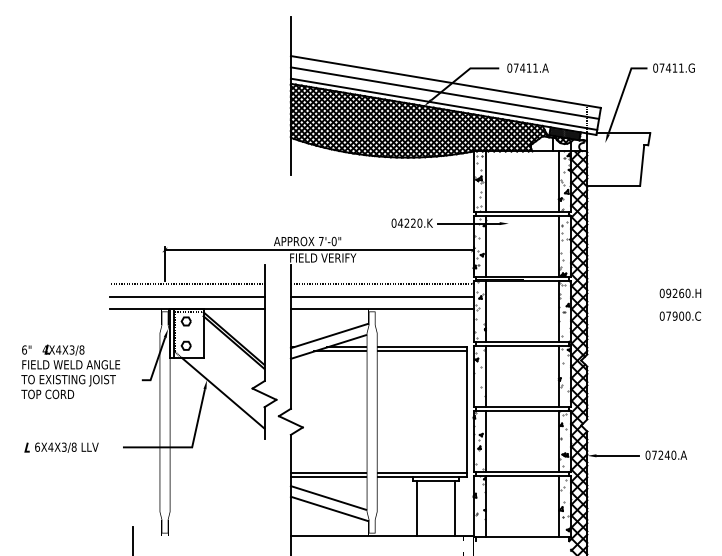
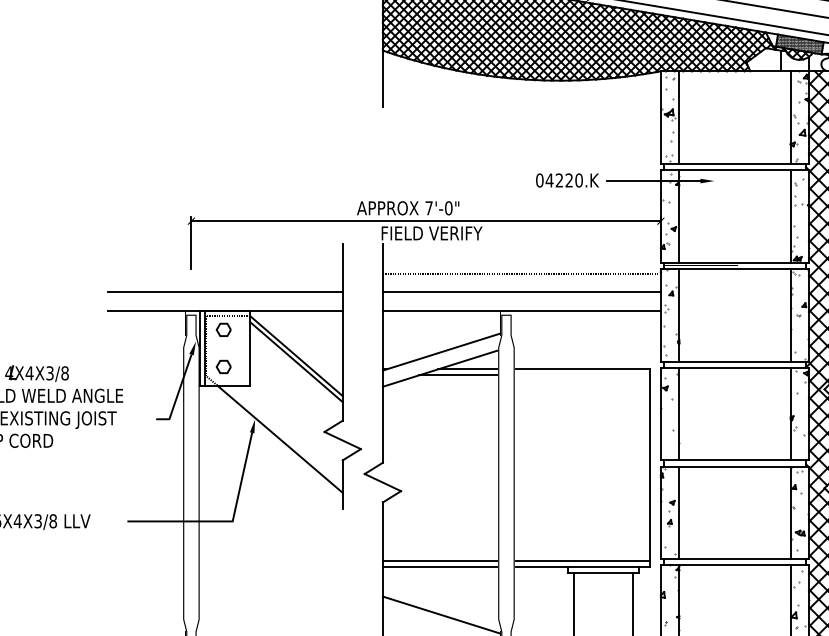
line: (187, 284) -> (225, 273), removed
line: (422, 351) -> (583, 375), removed
line: (328, 497) -> (440, 597), removed

